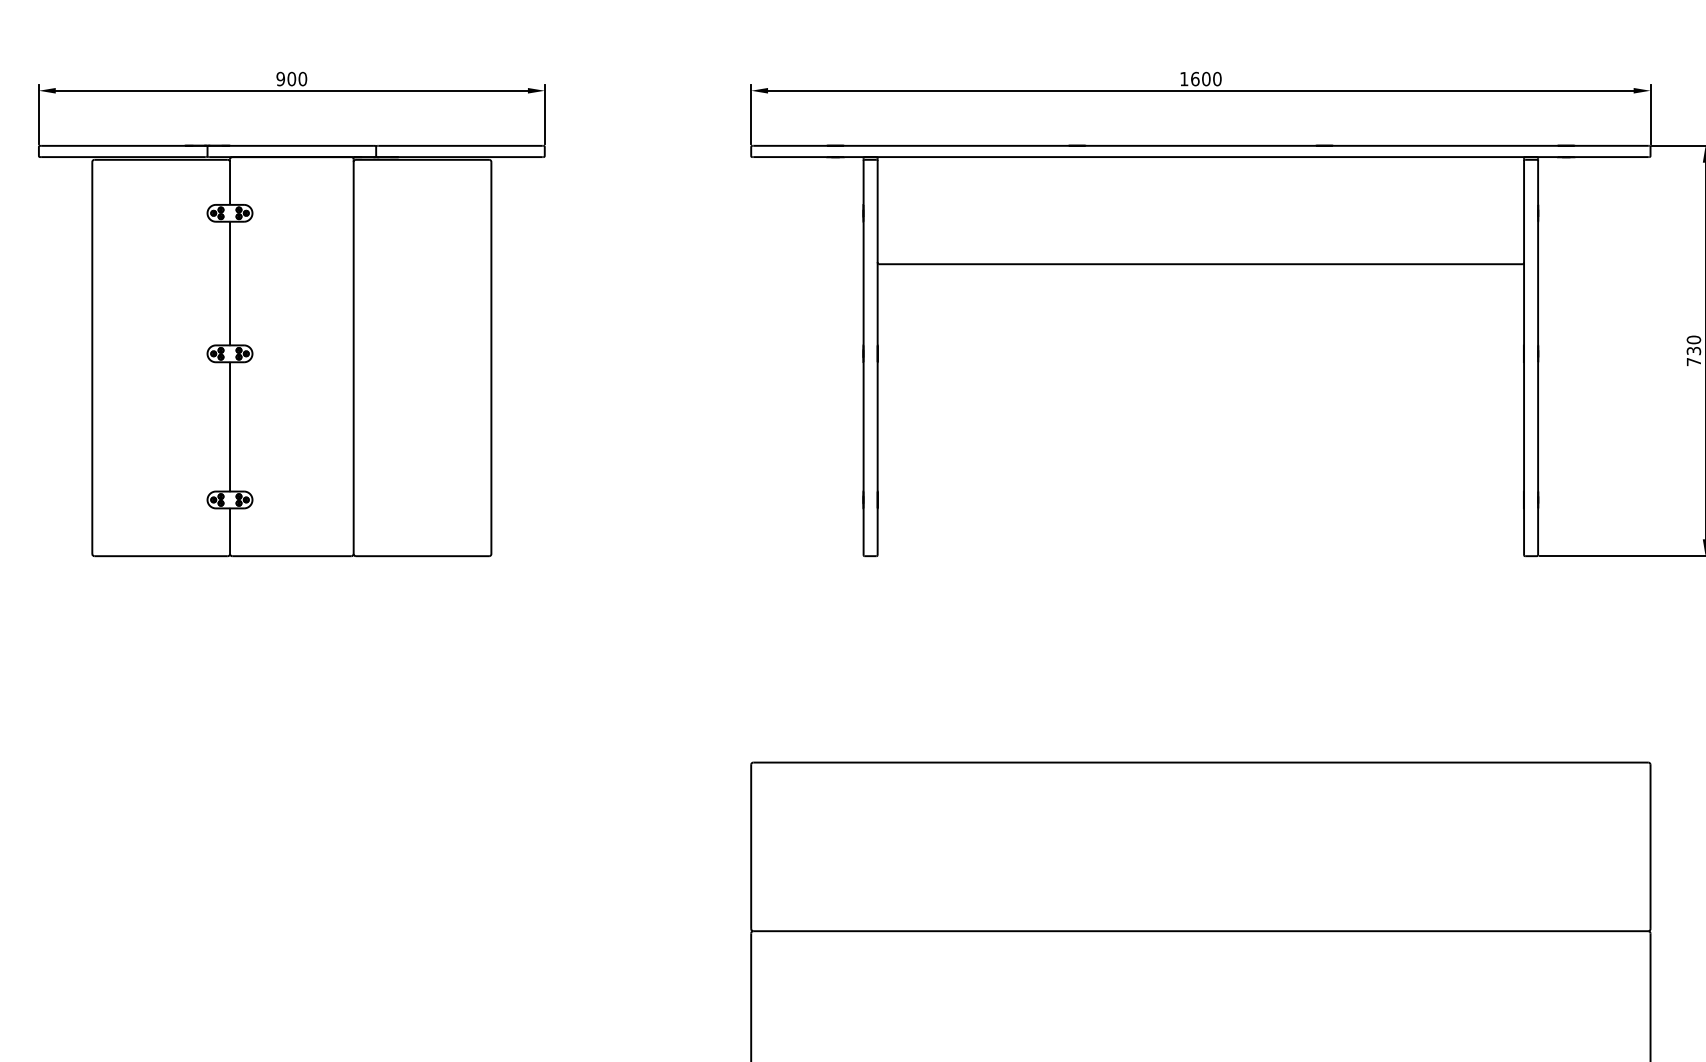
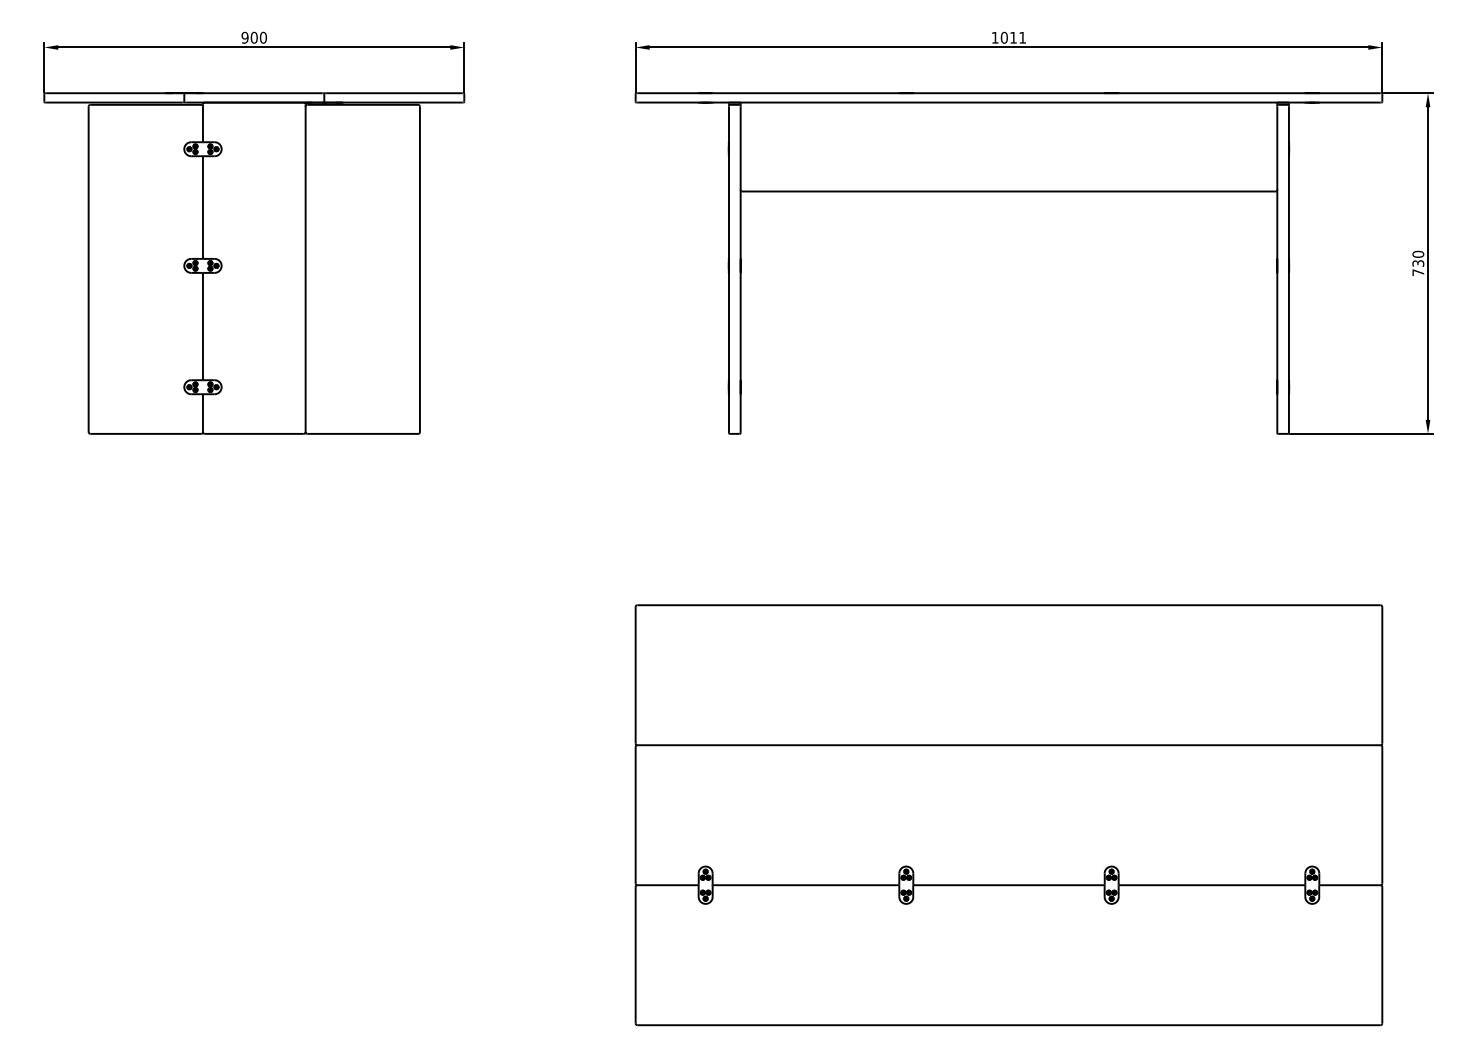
text: (1206, 78) -> (1013, 37), 1600 -> 1011

